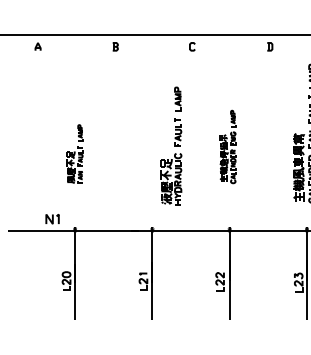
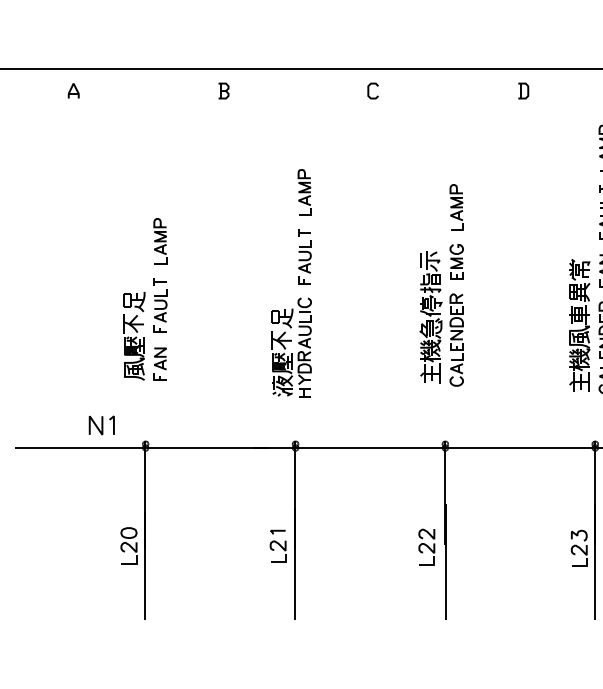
part: (171, 145) -> (291, 282), moved
part: (227, 146) -> (441, 284), size x1.43
part: (74, 153) -> (144, 297), size x1.43

